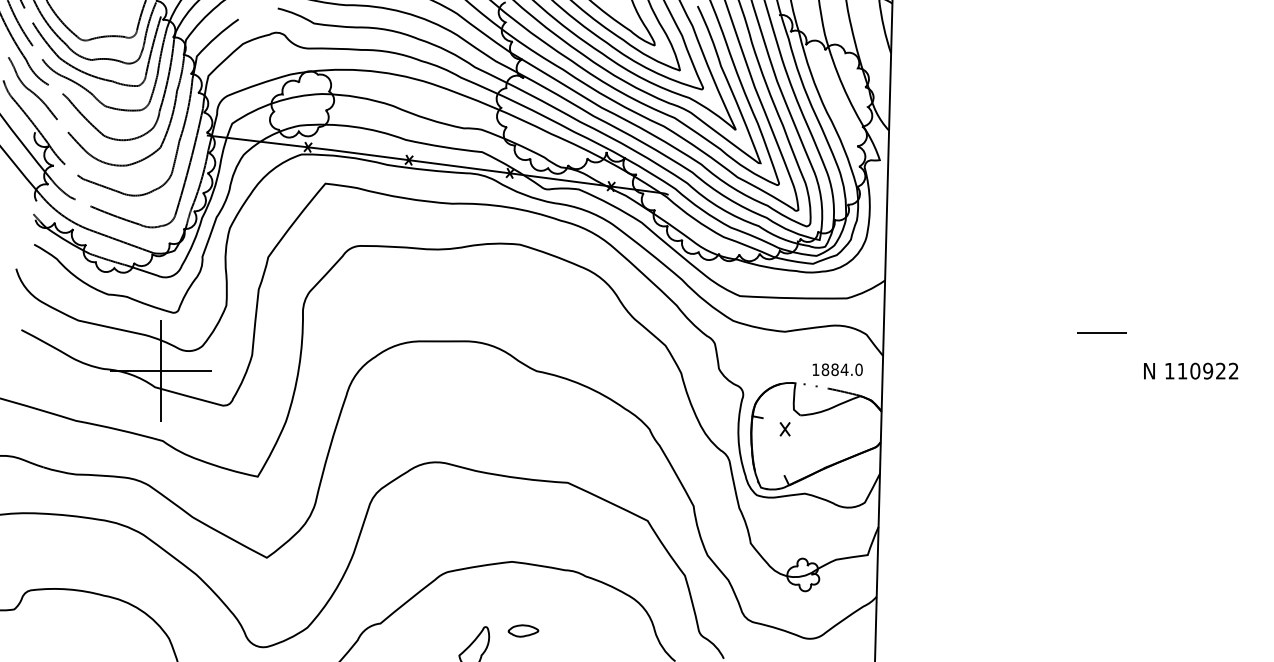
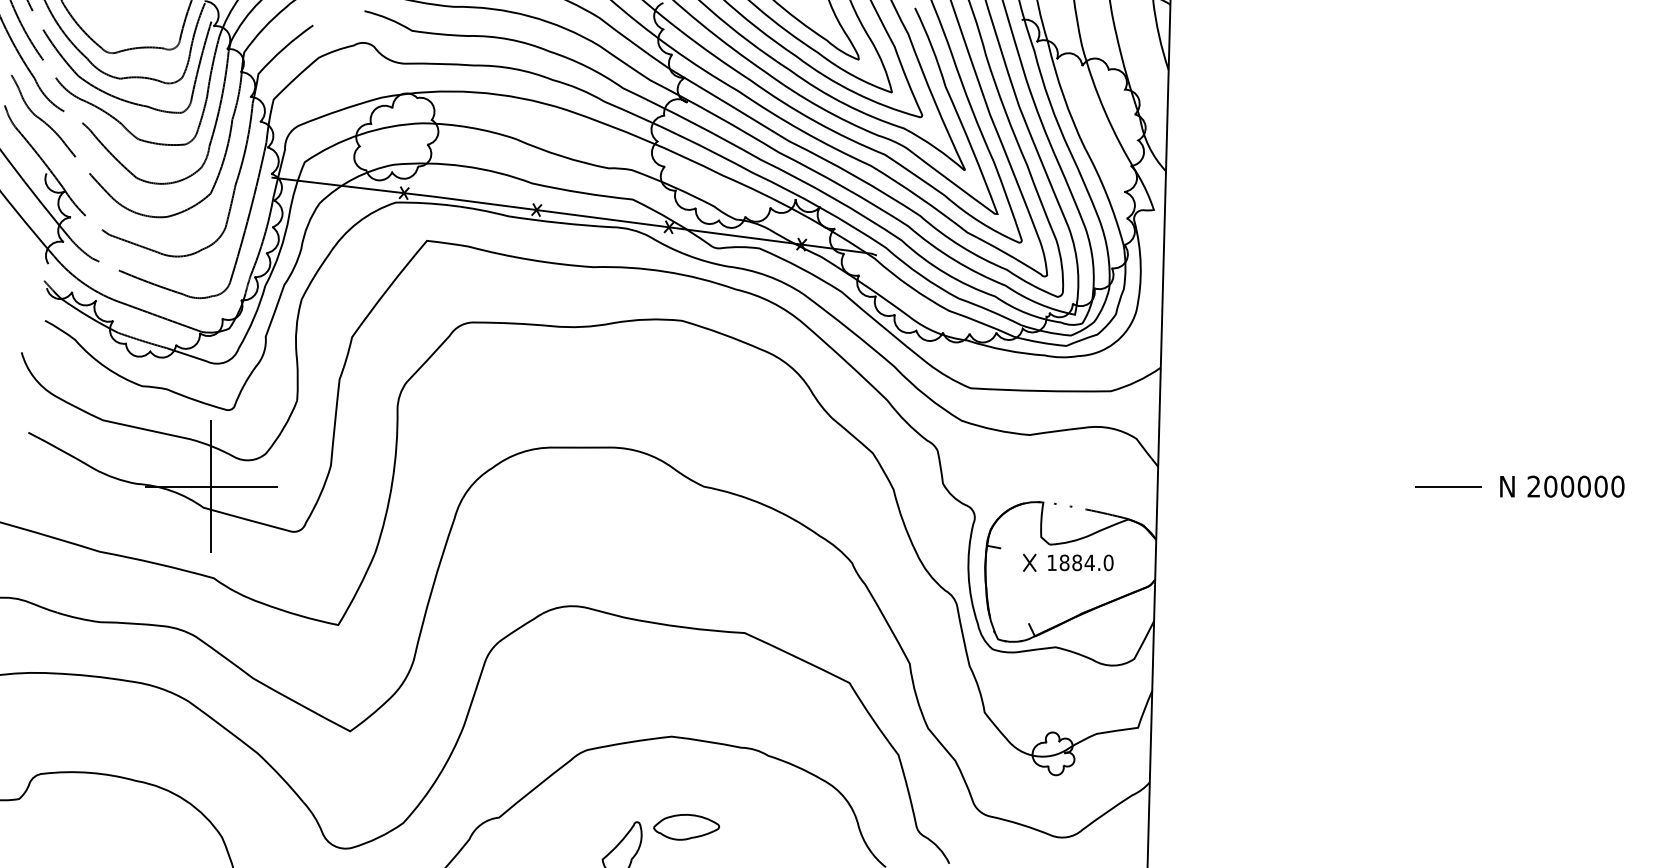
line: (1102, 332) -> (1448, 486), moved
text: (837, 369) -> (1080, 562), moved
text: (1201, 371) -> (1575, 486), 110922 -> 200000
part: (523, 631) -> (686, 827), size x1.67

